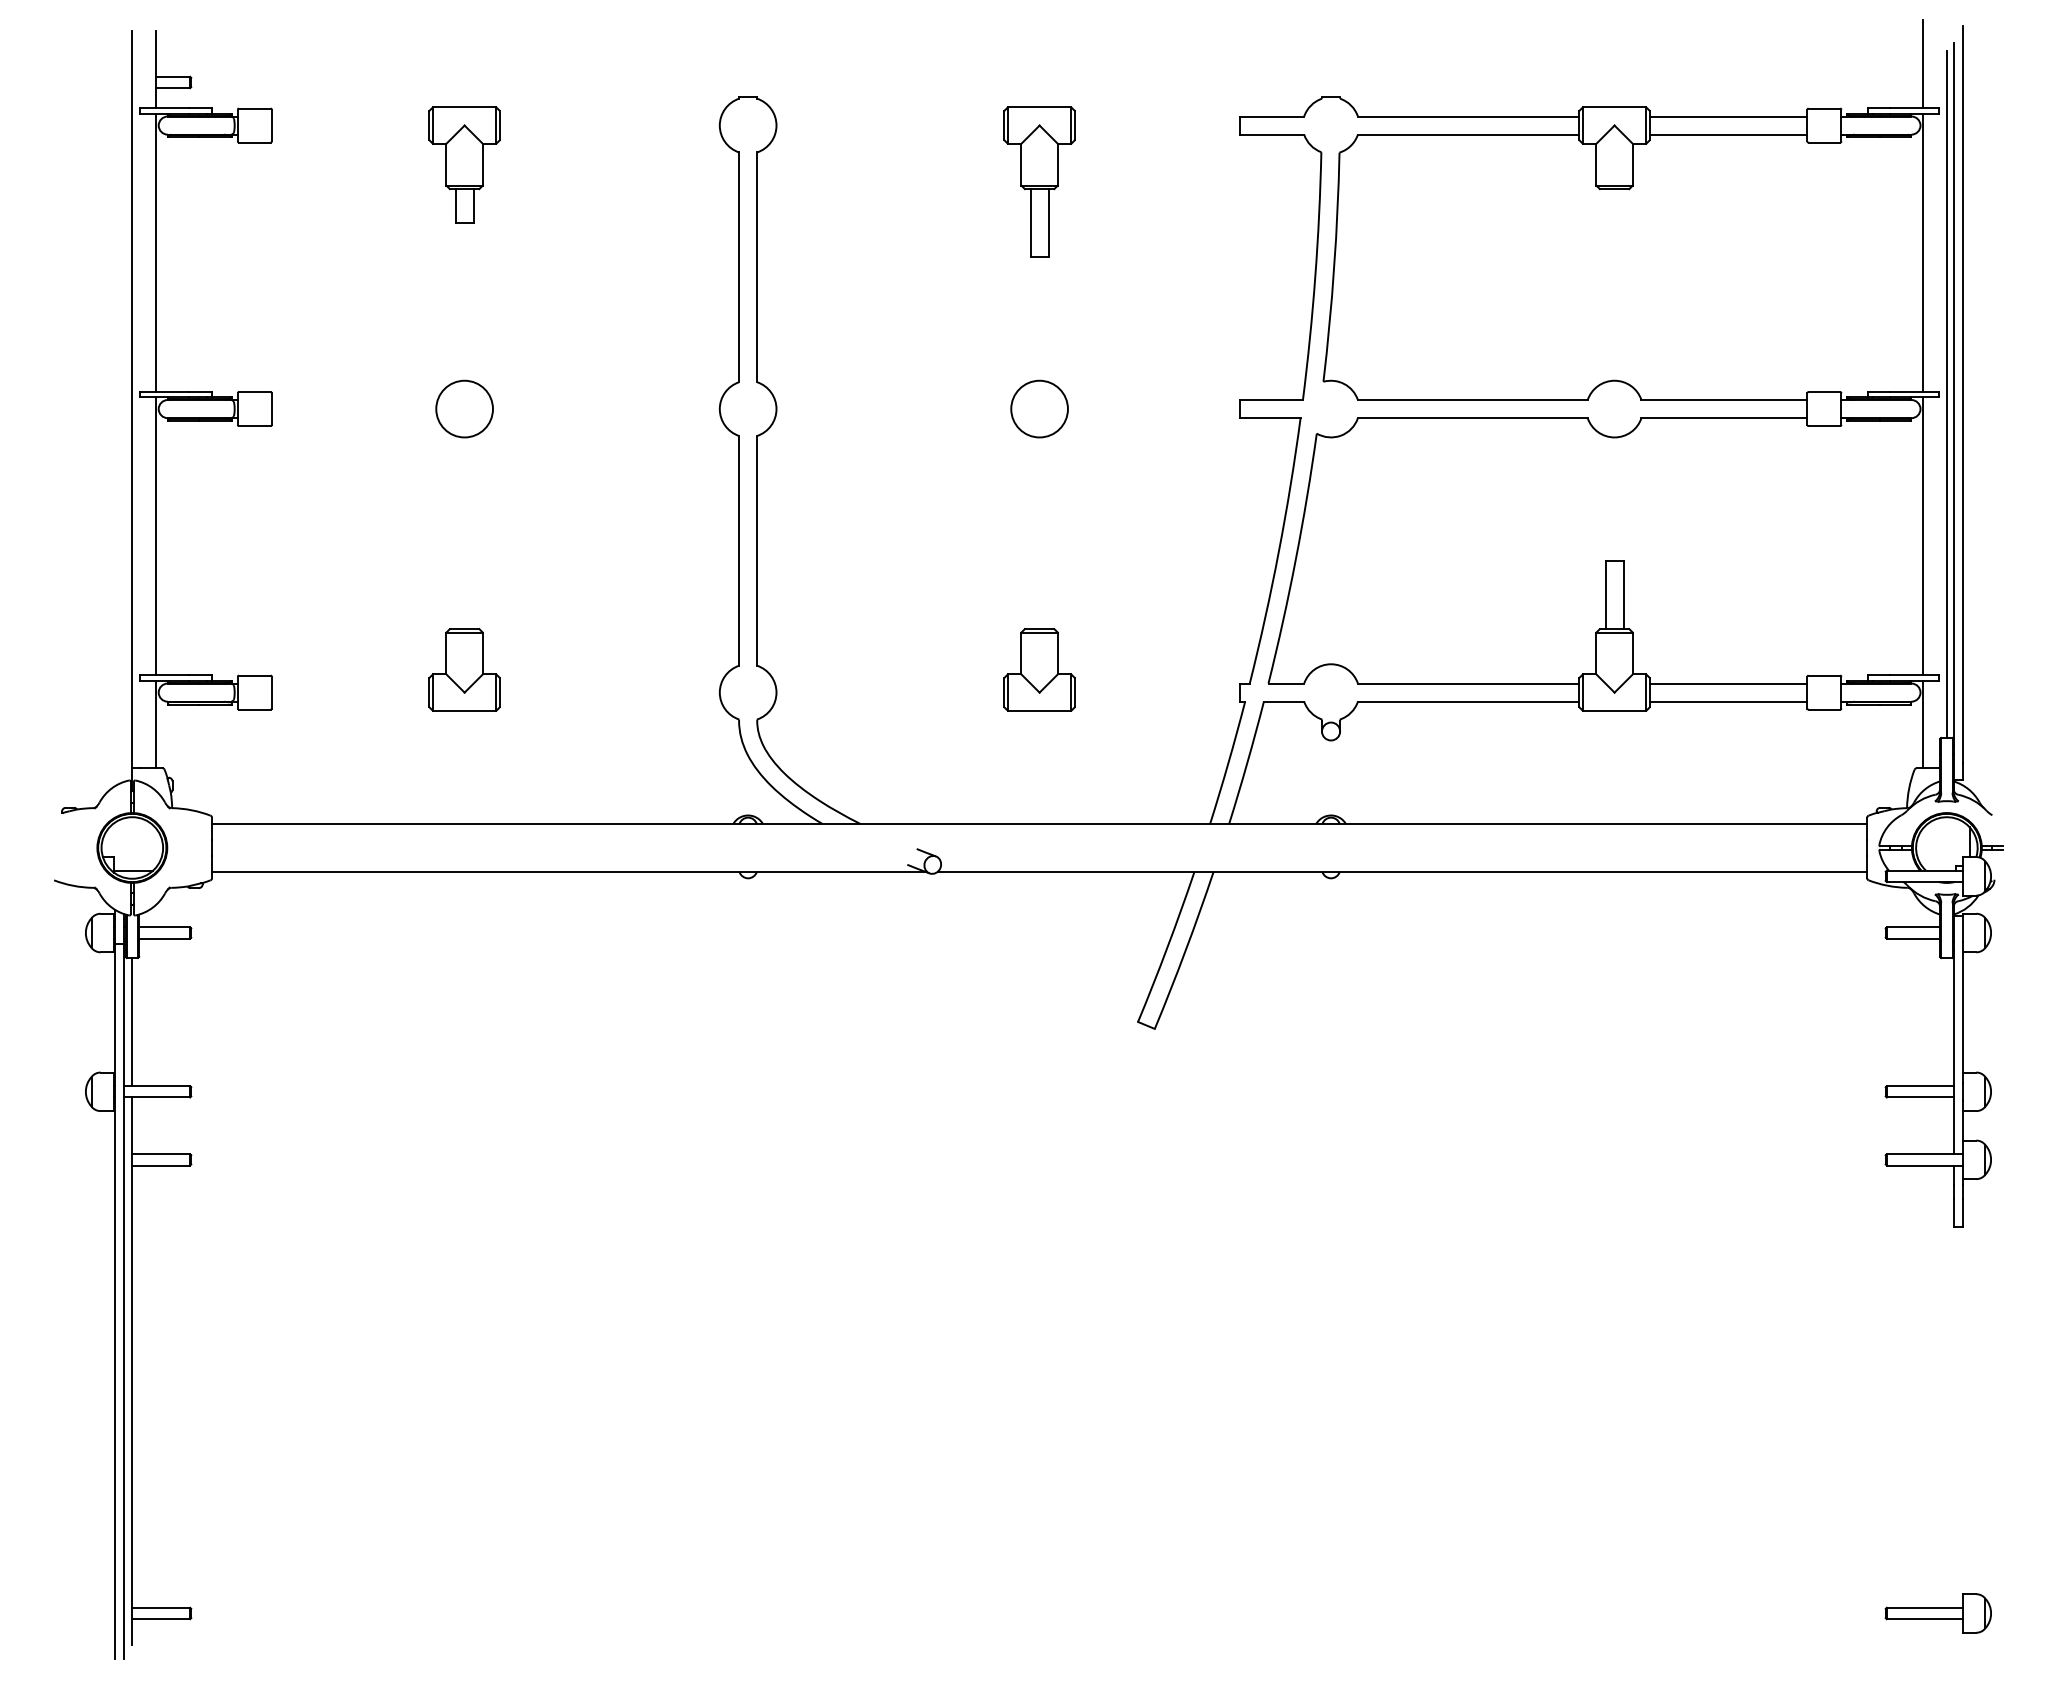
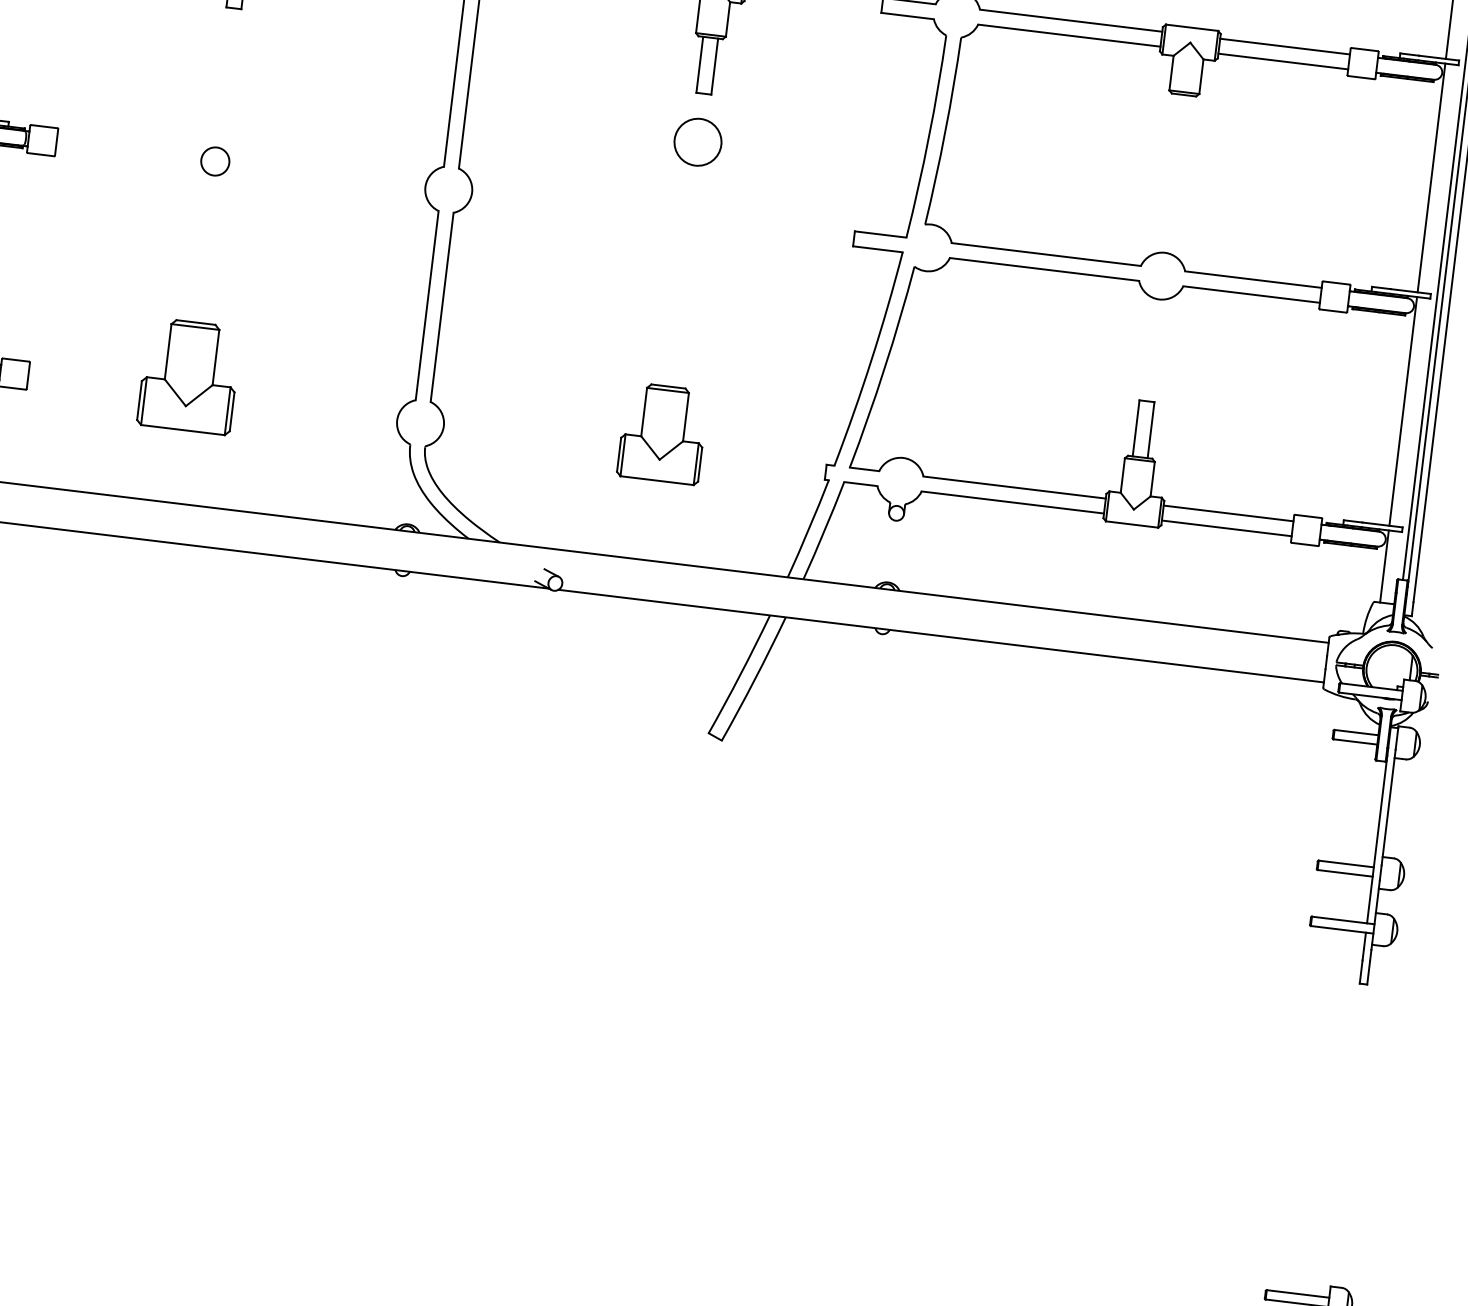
circle: (464, 408) -> (215, 161), size x0.6
circle: (1039, 408) -> (697, 141), moved
part: (464, 669) -> (189, 375), size x1.6
part: (1039, 669) -> (662, 433), size x1.4

